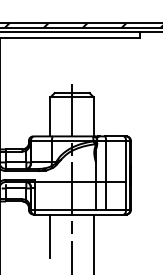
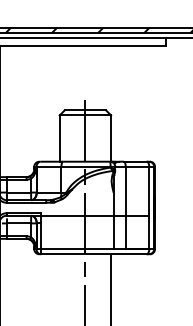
line: (50, 235) -> (59, 279), removed

